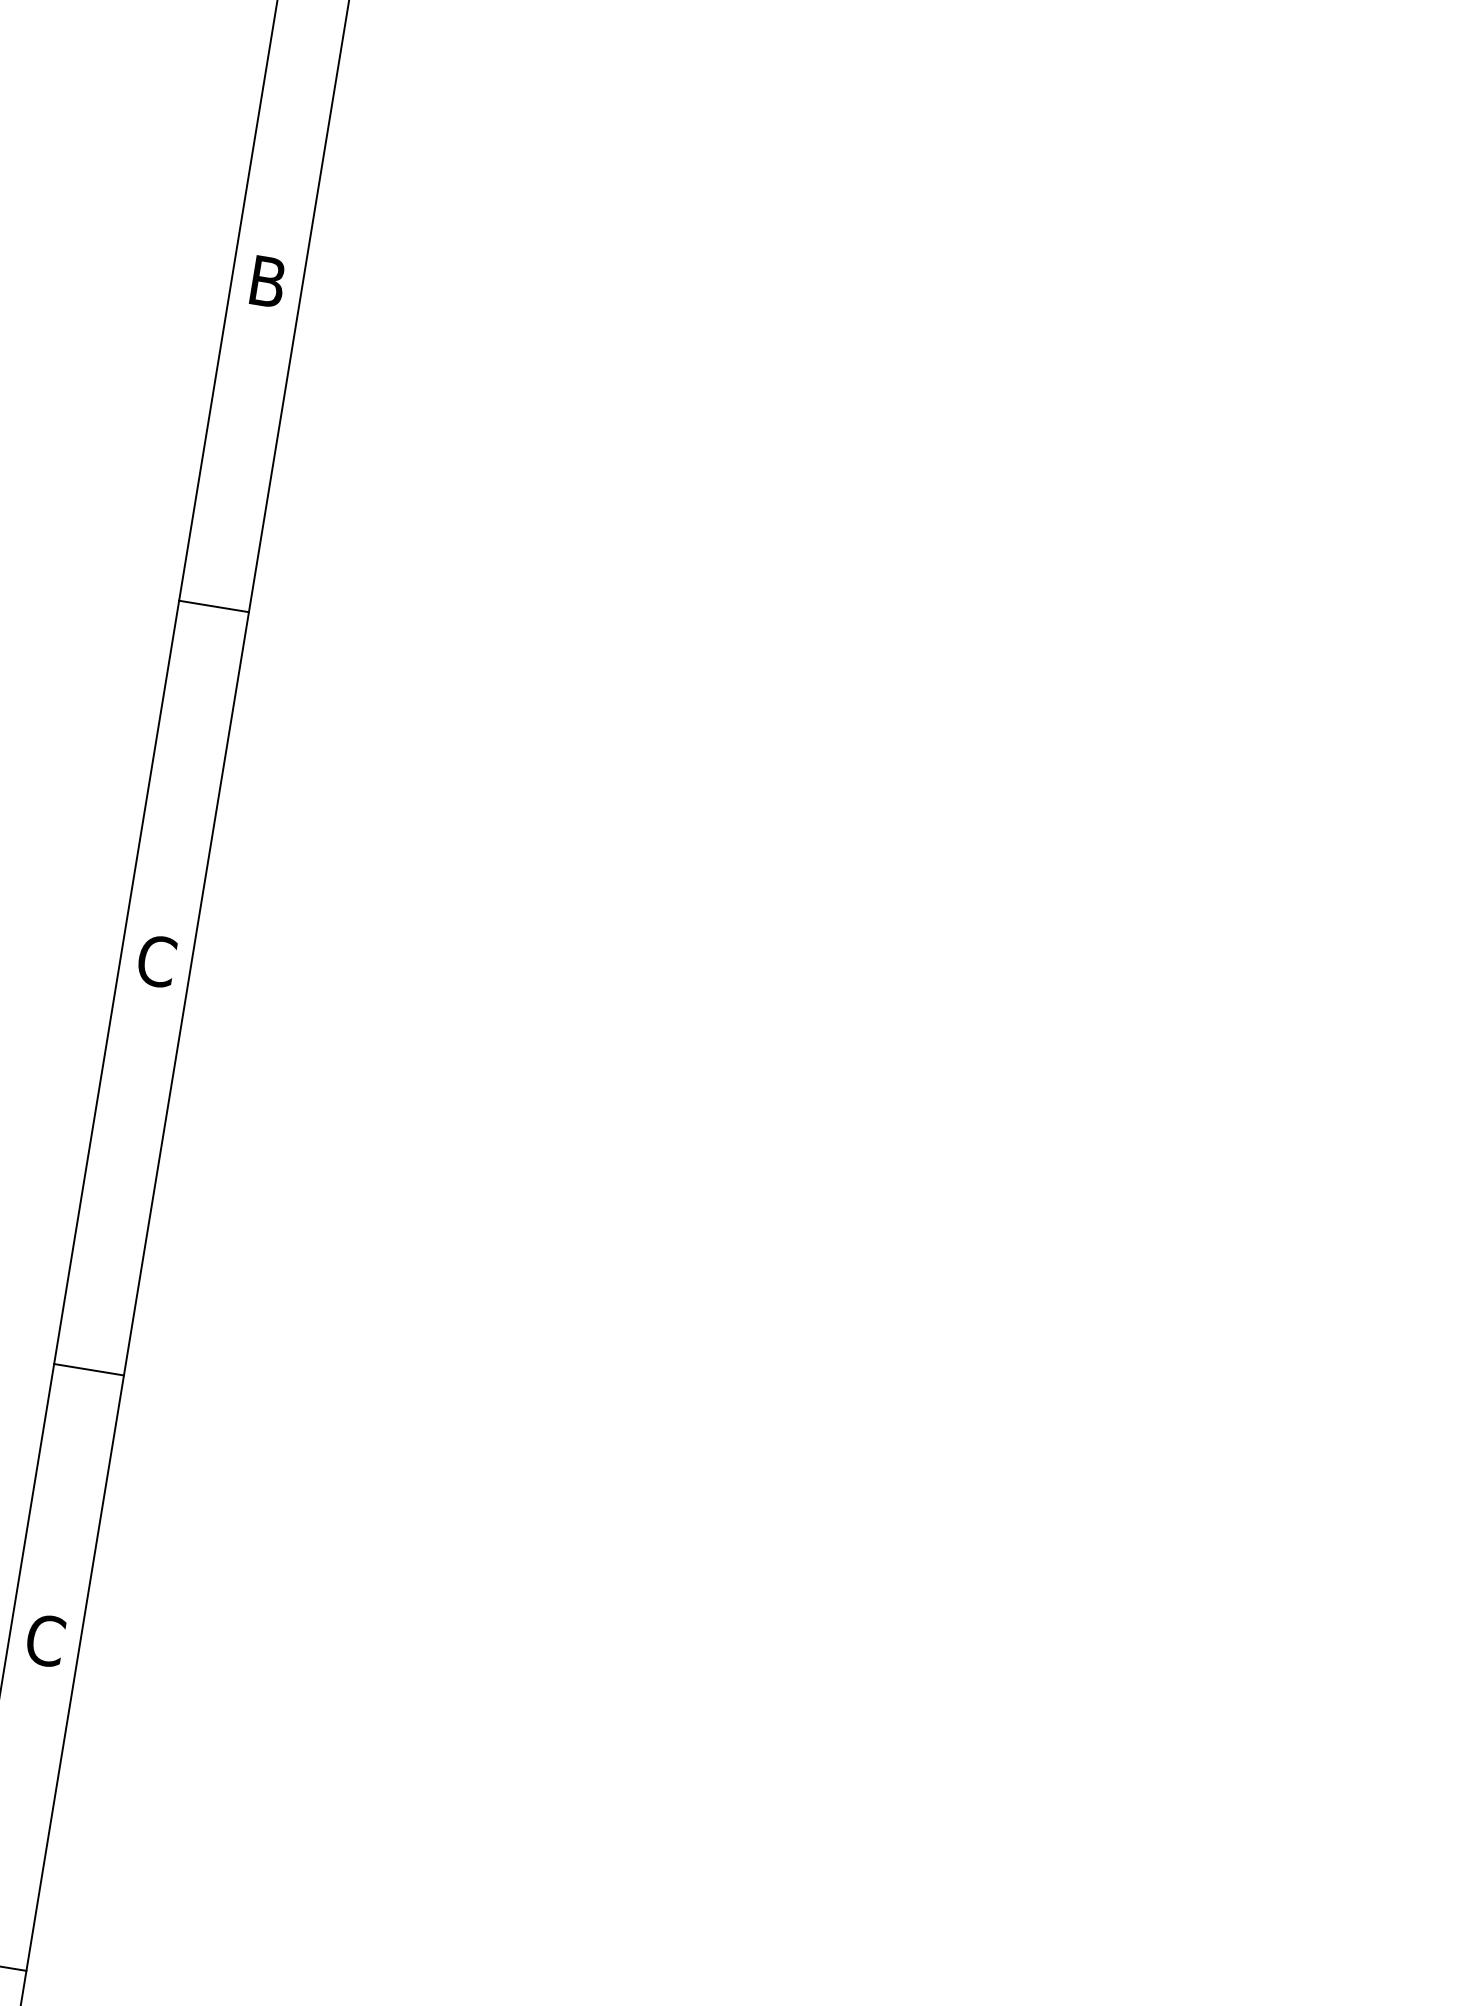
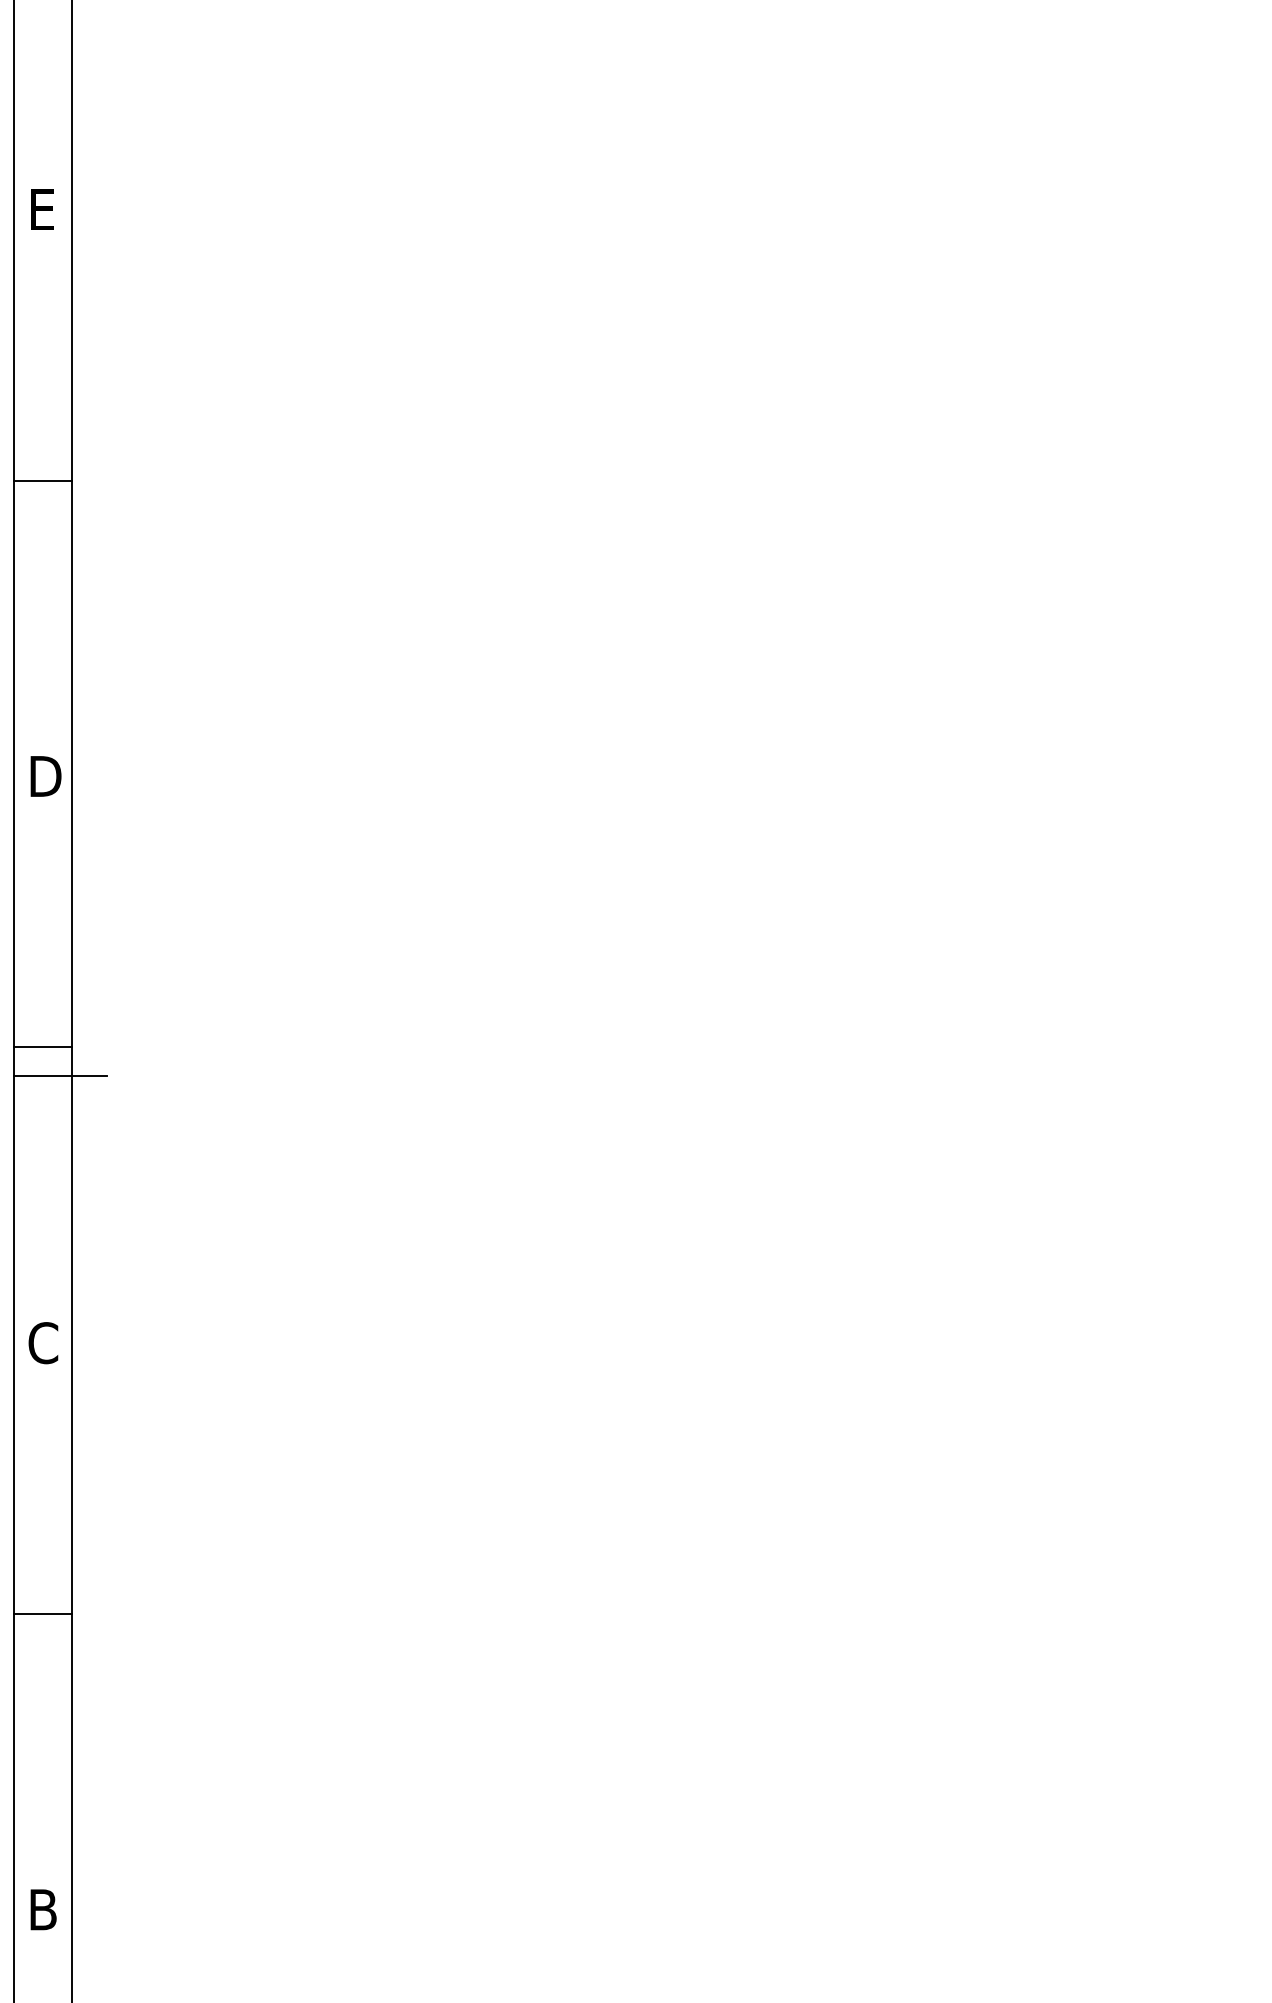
text: (274, 282) -> (48, 776), B -> D
line: (228, 644) -> (59, 1076), added
line: (88, 1369) -> (42, 1613), moved
text: (45, 1640) -> (43, 1909), C -> B

